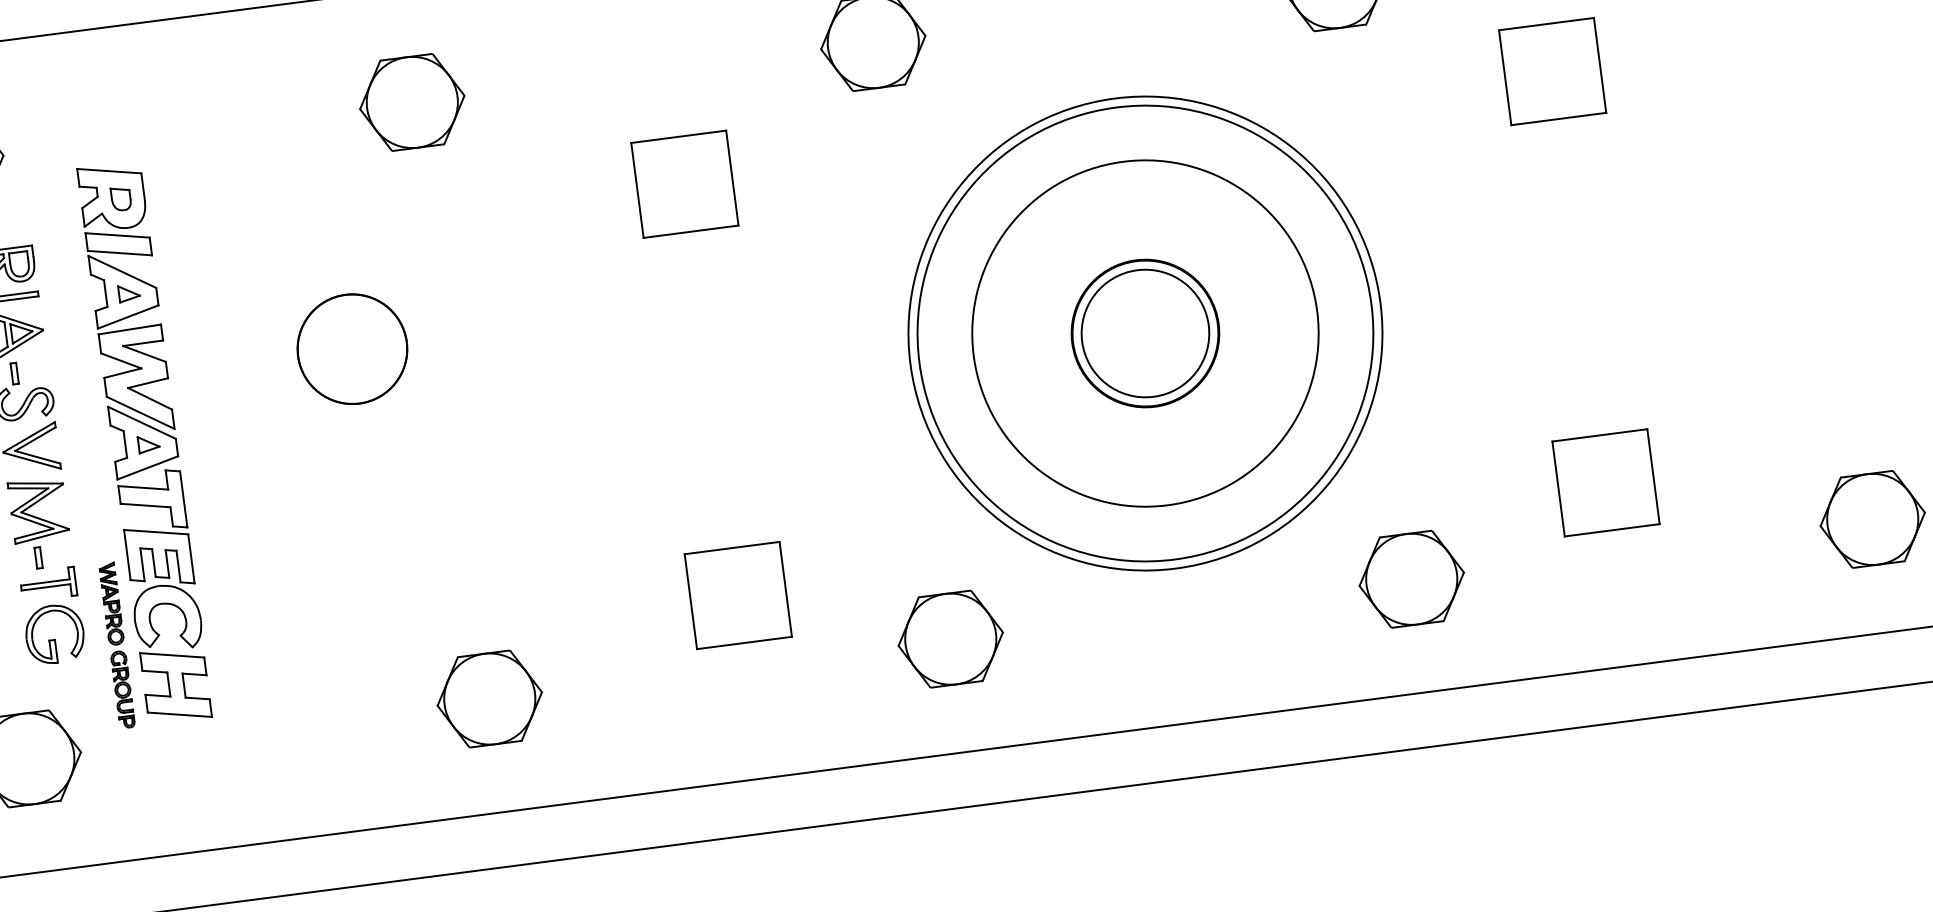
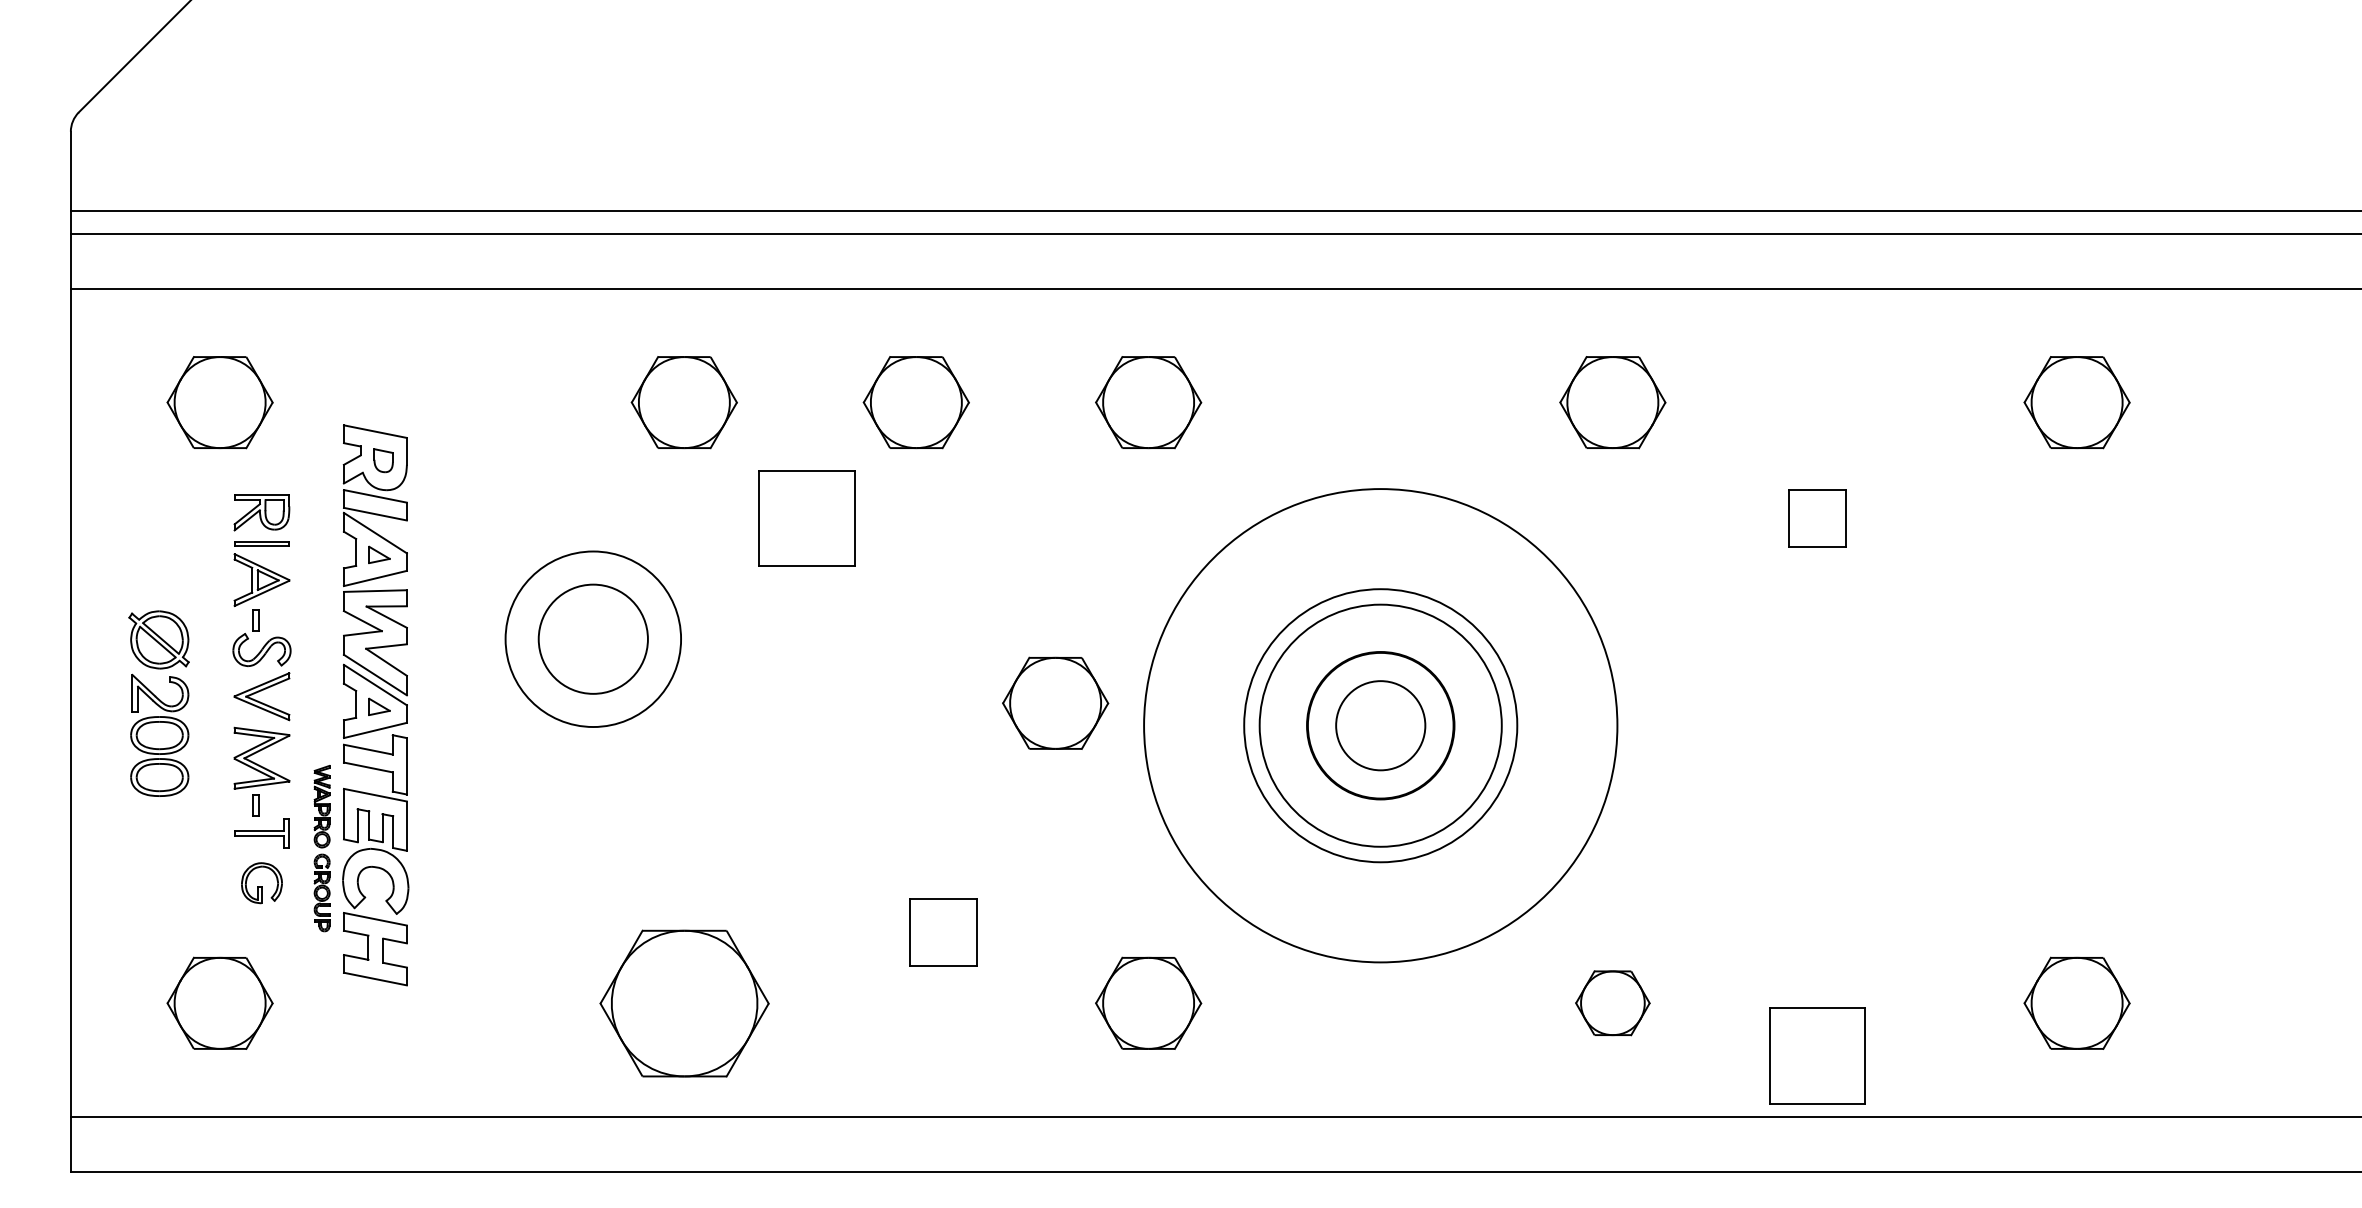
part: (1552, 71) -> (1817, 518), size x0.6
part: (641, 72) -> (915, 402), added
part: (684, 184) -> (806, 518), moved
circle: (1145, 333) -> (1380, 725), size x0.6
circle: (1145, 333) -> (1380, 725), size x0.7
circle: (1145, 333) -> (1380, 725), size x0.7
circle: (352, 349) -> (593, 639), size x1.6
part: (819, 352) -> (1055, 702), added
part: (1605, 482) -> (1817, 1055), moved
part: (1411, 578) -> (1612, 1002), size x0.7
part: (737, 595) -> (943, 932), size x0.7
part: (54, 633) -> (261, 882), size x0.7
part: (116, 645) -> (321, 848), moved
part: (488, 698) -> (683, 1002), size x1.6

